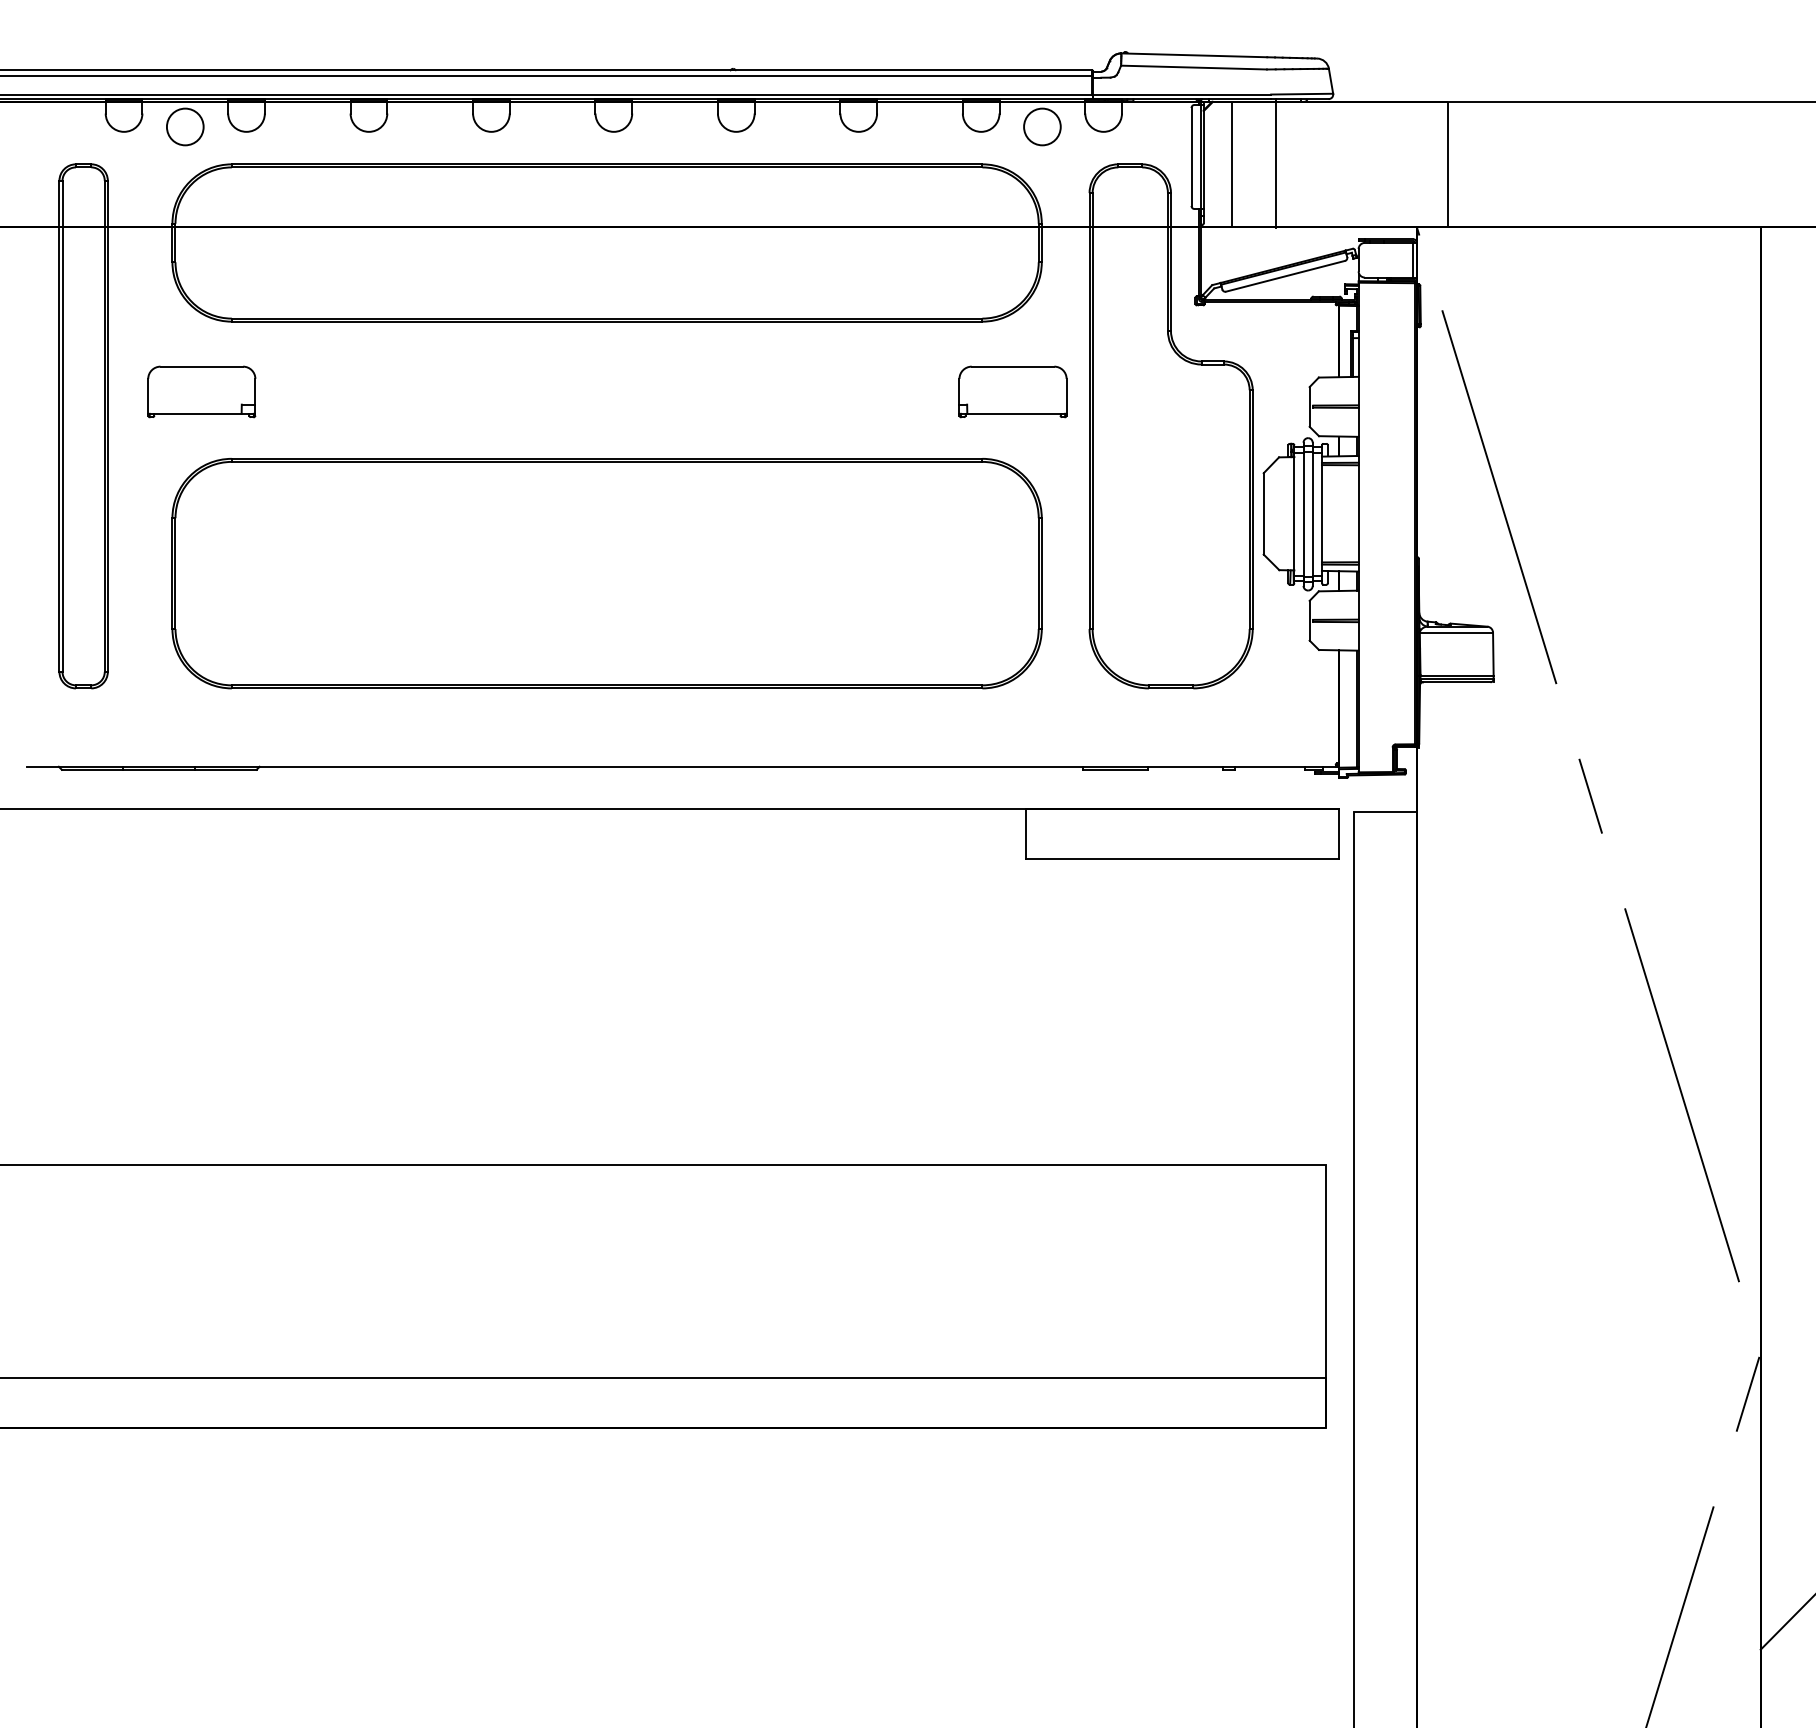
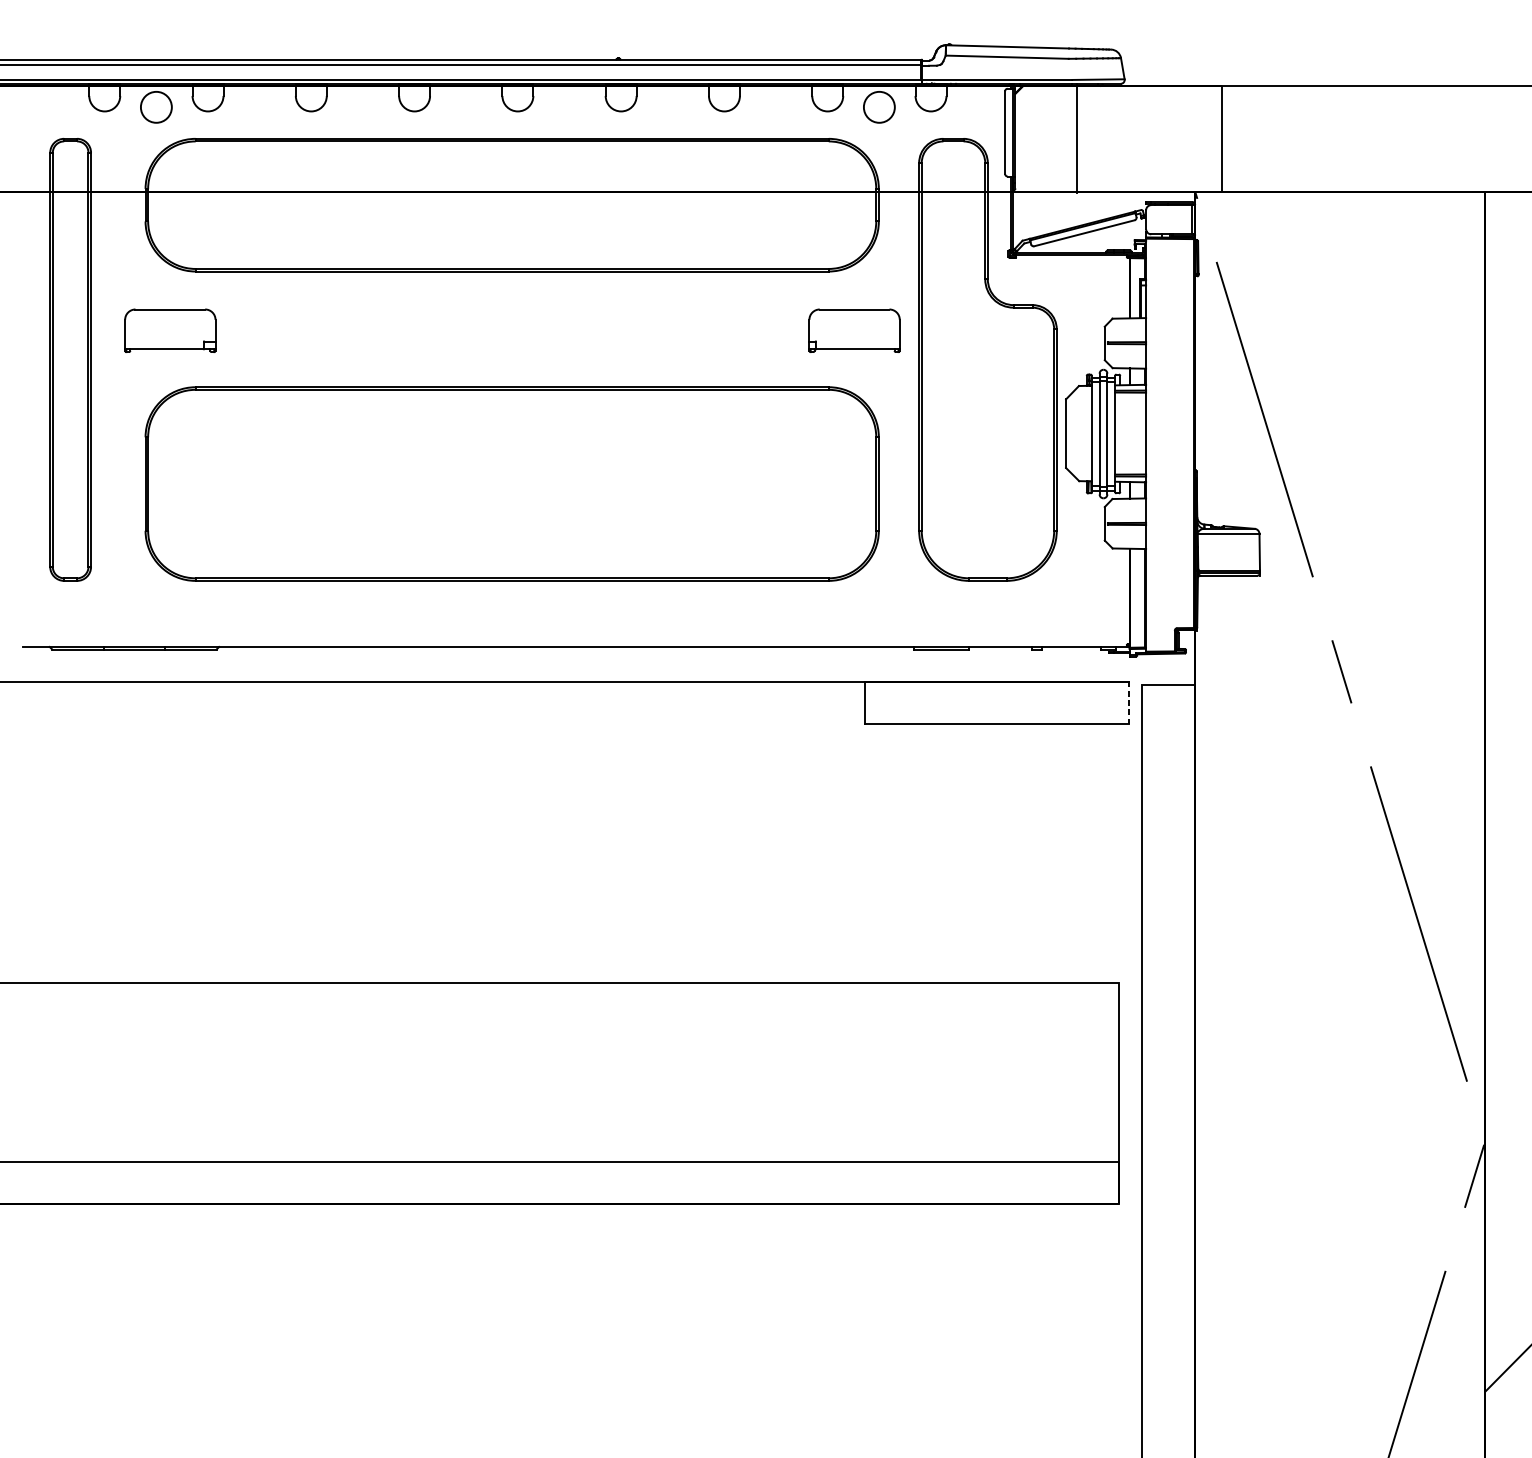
line: (1232, 163) -> (1039, 138), removed
line: (1338, 833) -> (1129, 703), solid -> dashed

